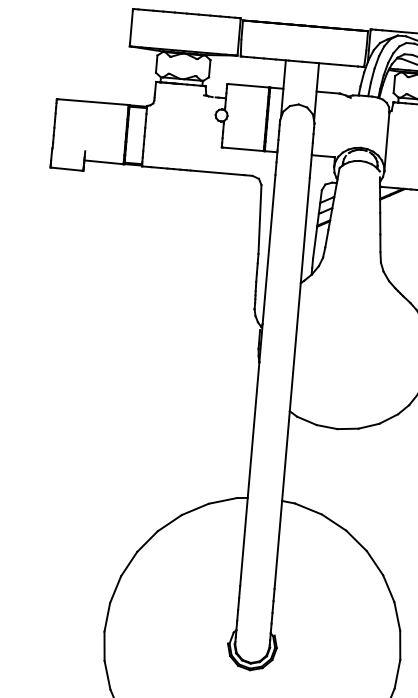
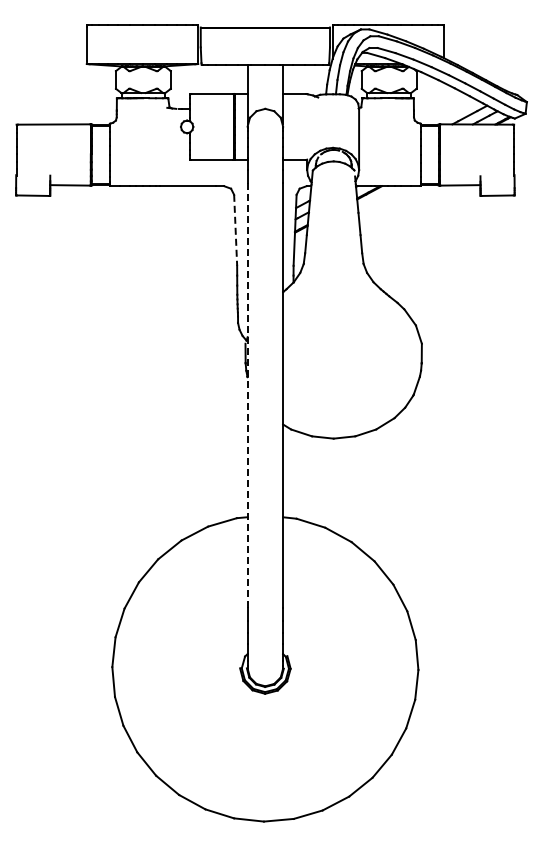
line: (259, 219) -> (235, 230), solid -> dashed
line: (257, 381) -> (247, 396), solid -> dashed

